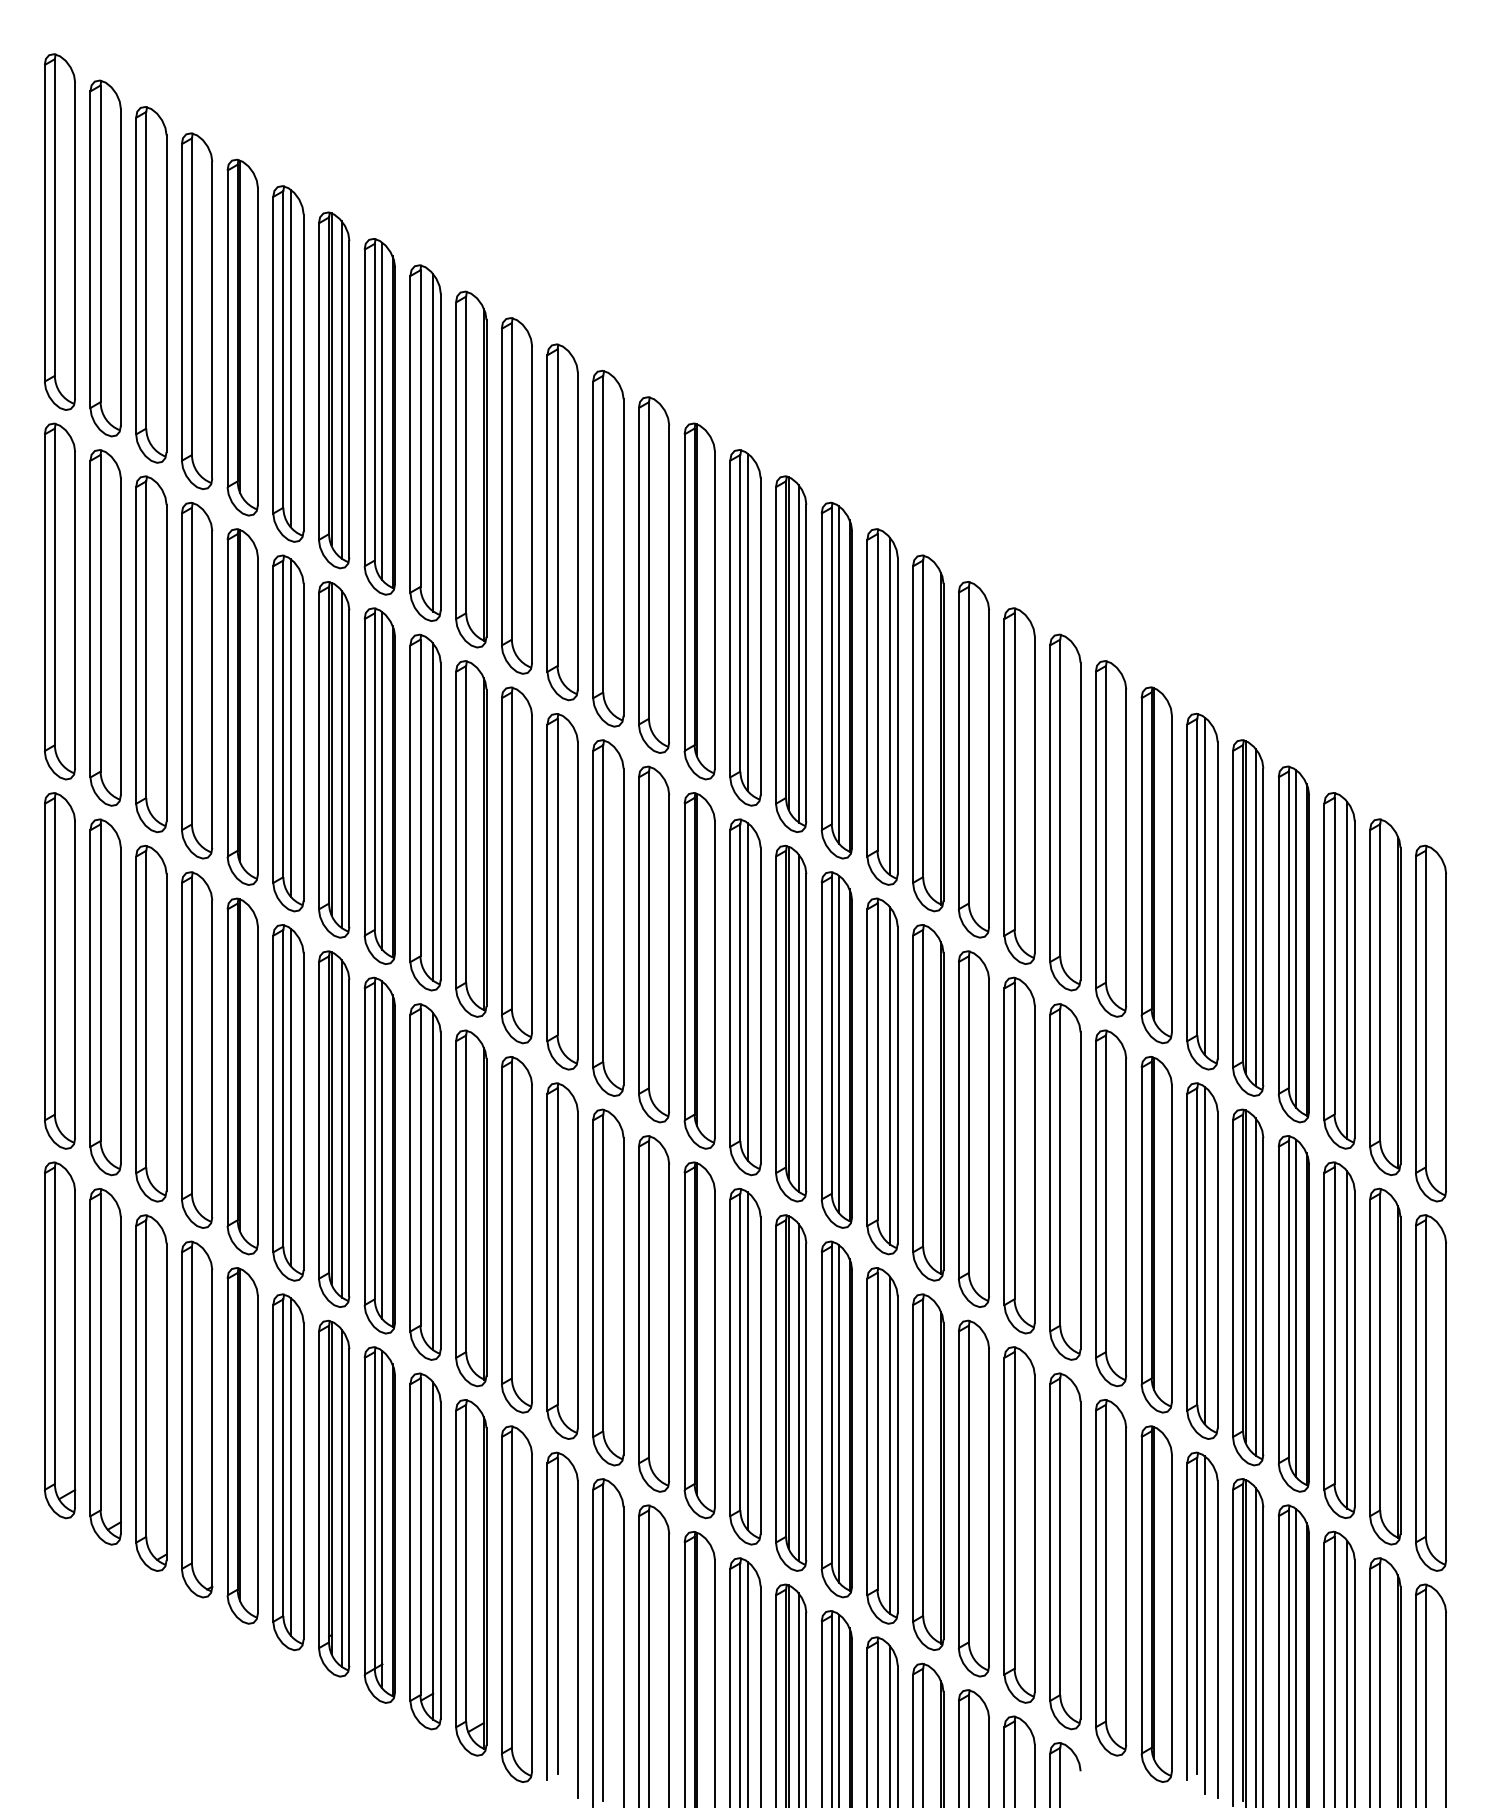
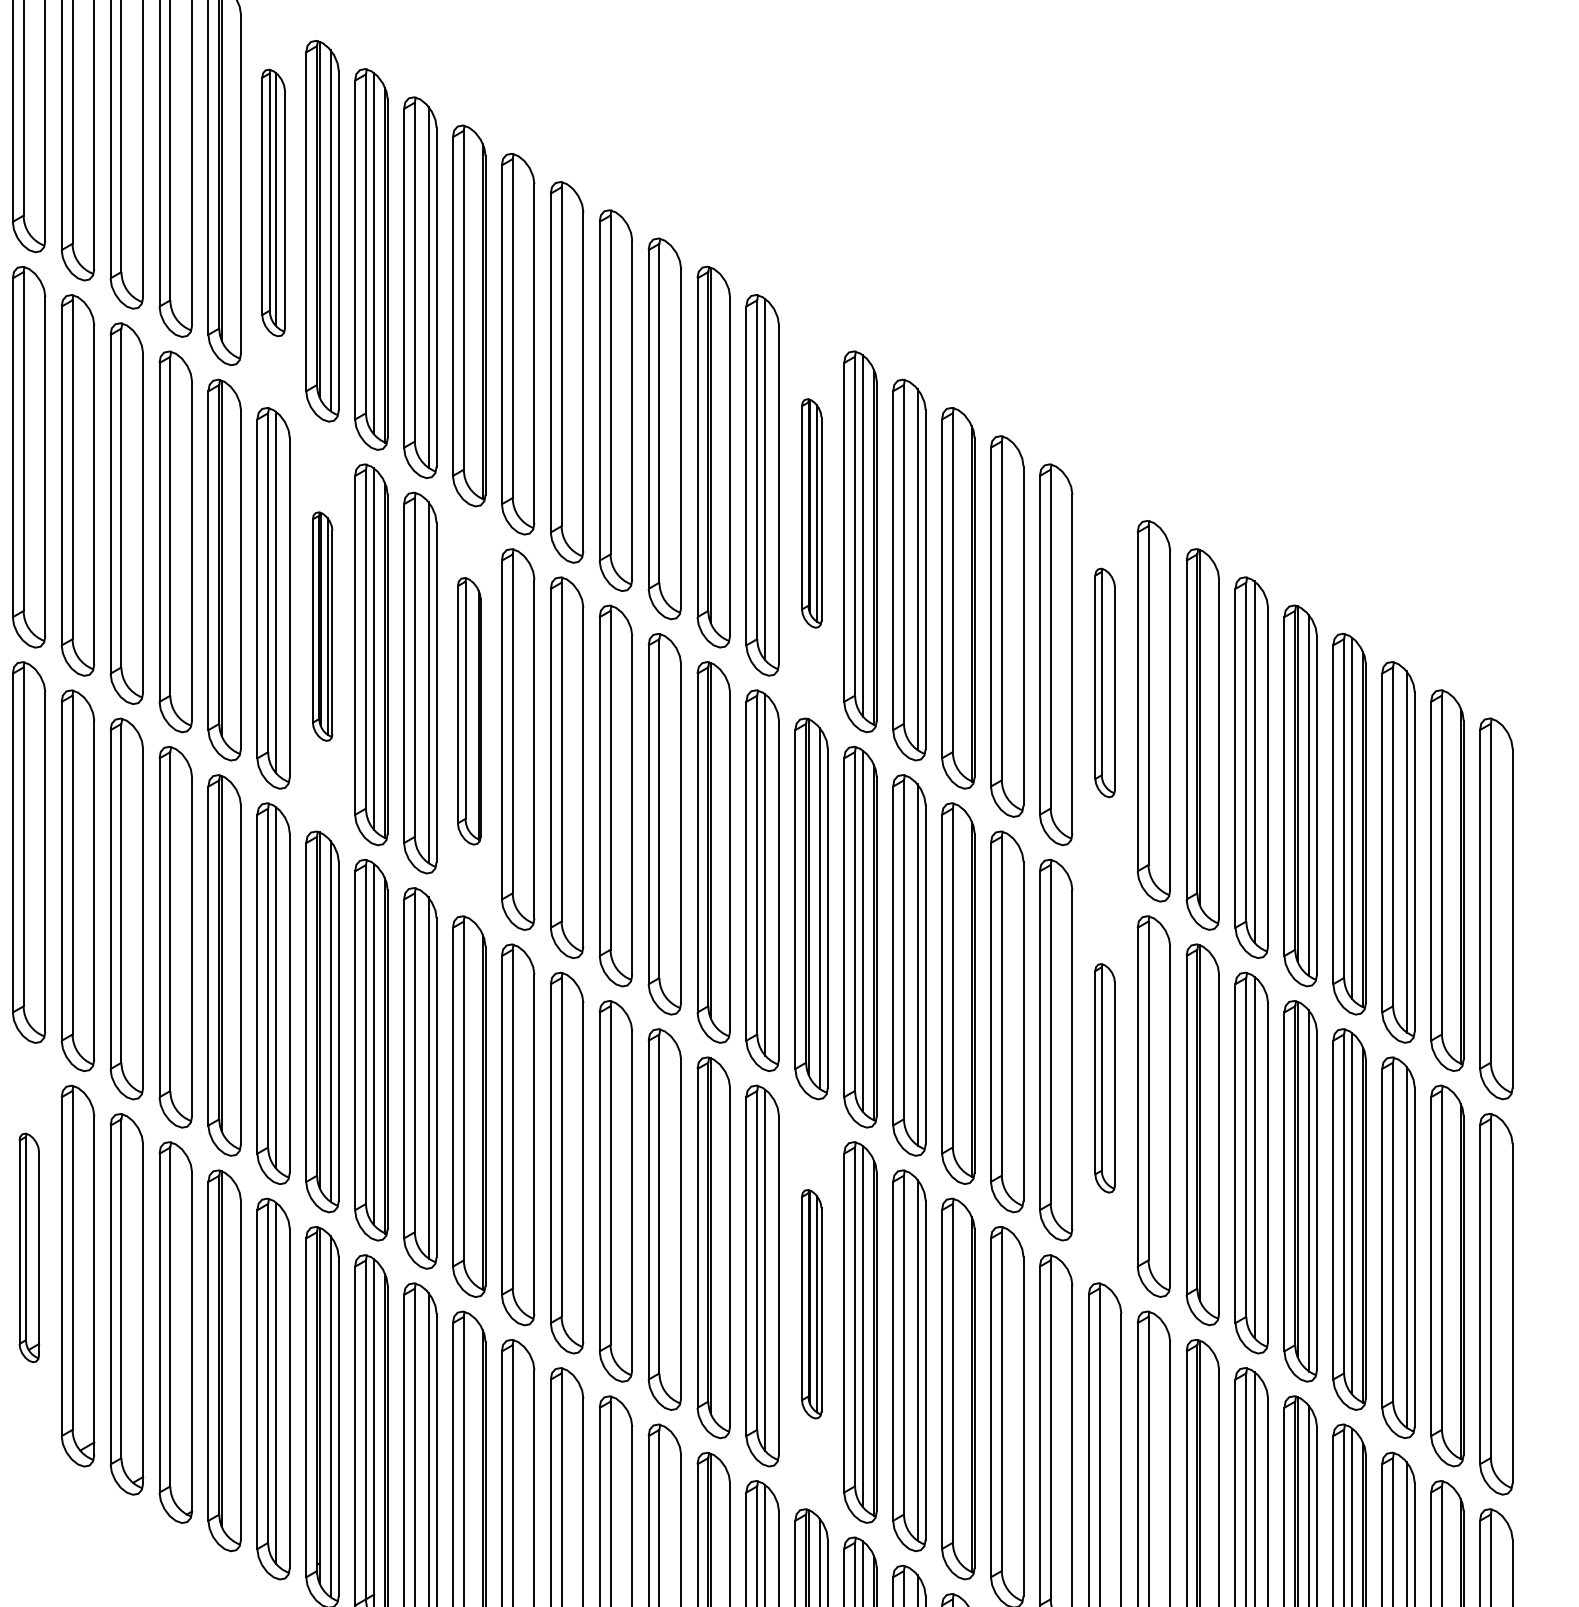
part: (288, 363) -> (273, 202), size x0.7
part: (791, 653) -> (811, 512), size x0.6
part: (334, 759) -> (322, 626), size x0.6
part: (1065, 812) -> (1105, 682), size x0.6
part: (471, 838) -> (469, 710), size x0.7
part: (1065, 1181) -> (1105, 1077), size x0.6
part: (60, 1340) -> (29, 1248), size x0.6
part: (791, 1392) -> (811, 1303), size x0.6

